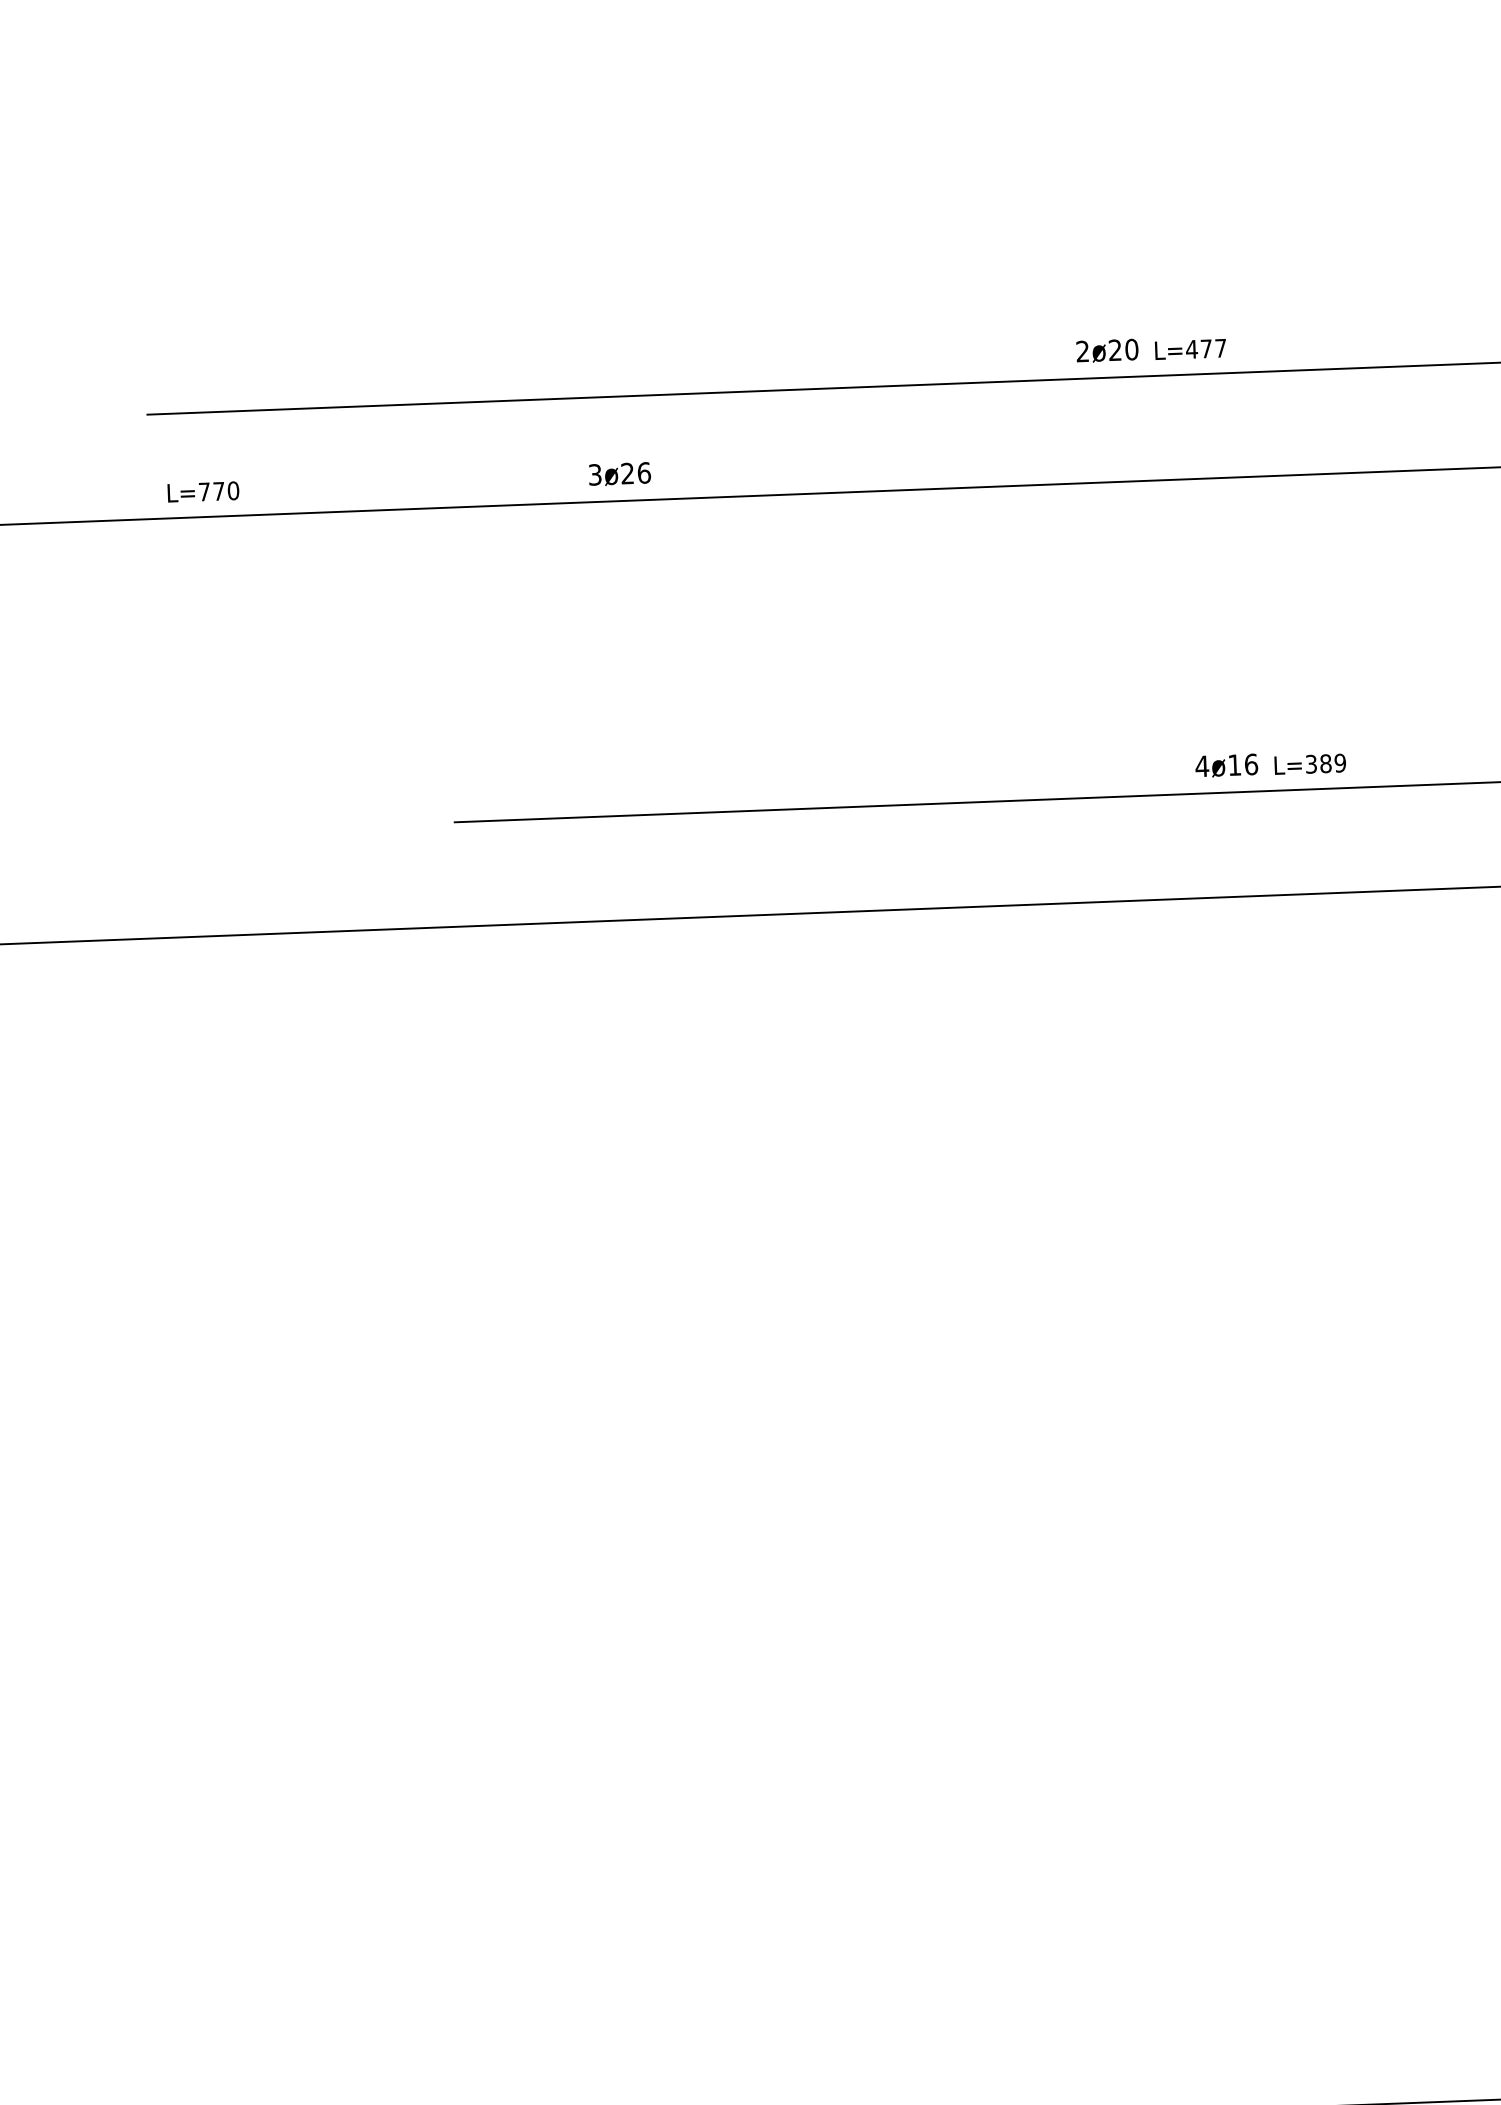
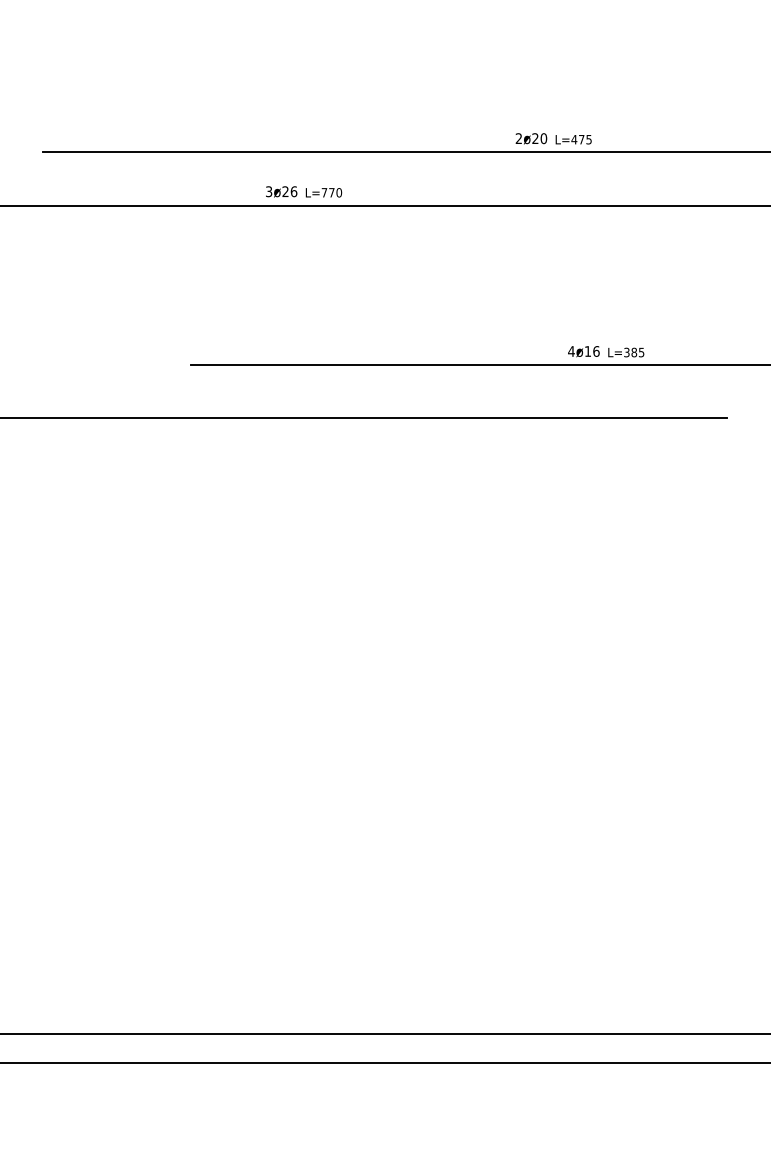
text: (1219, 347) -> (588, 139), L=477 -> L=475
text: (202, 491) -> (323, 192), moved
text: (1340, 761) -> (641, 351), L=389 -> L=385

